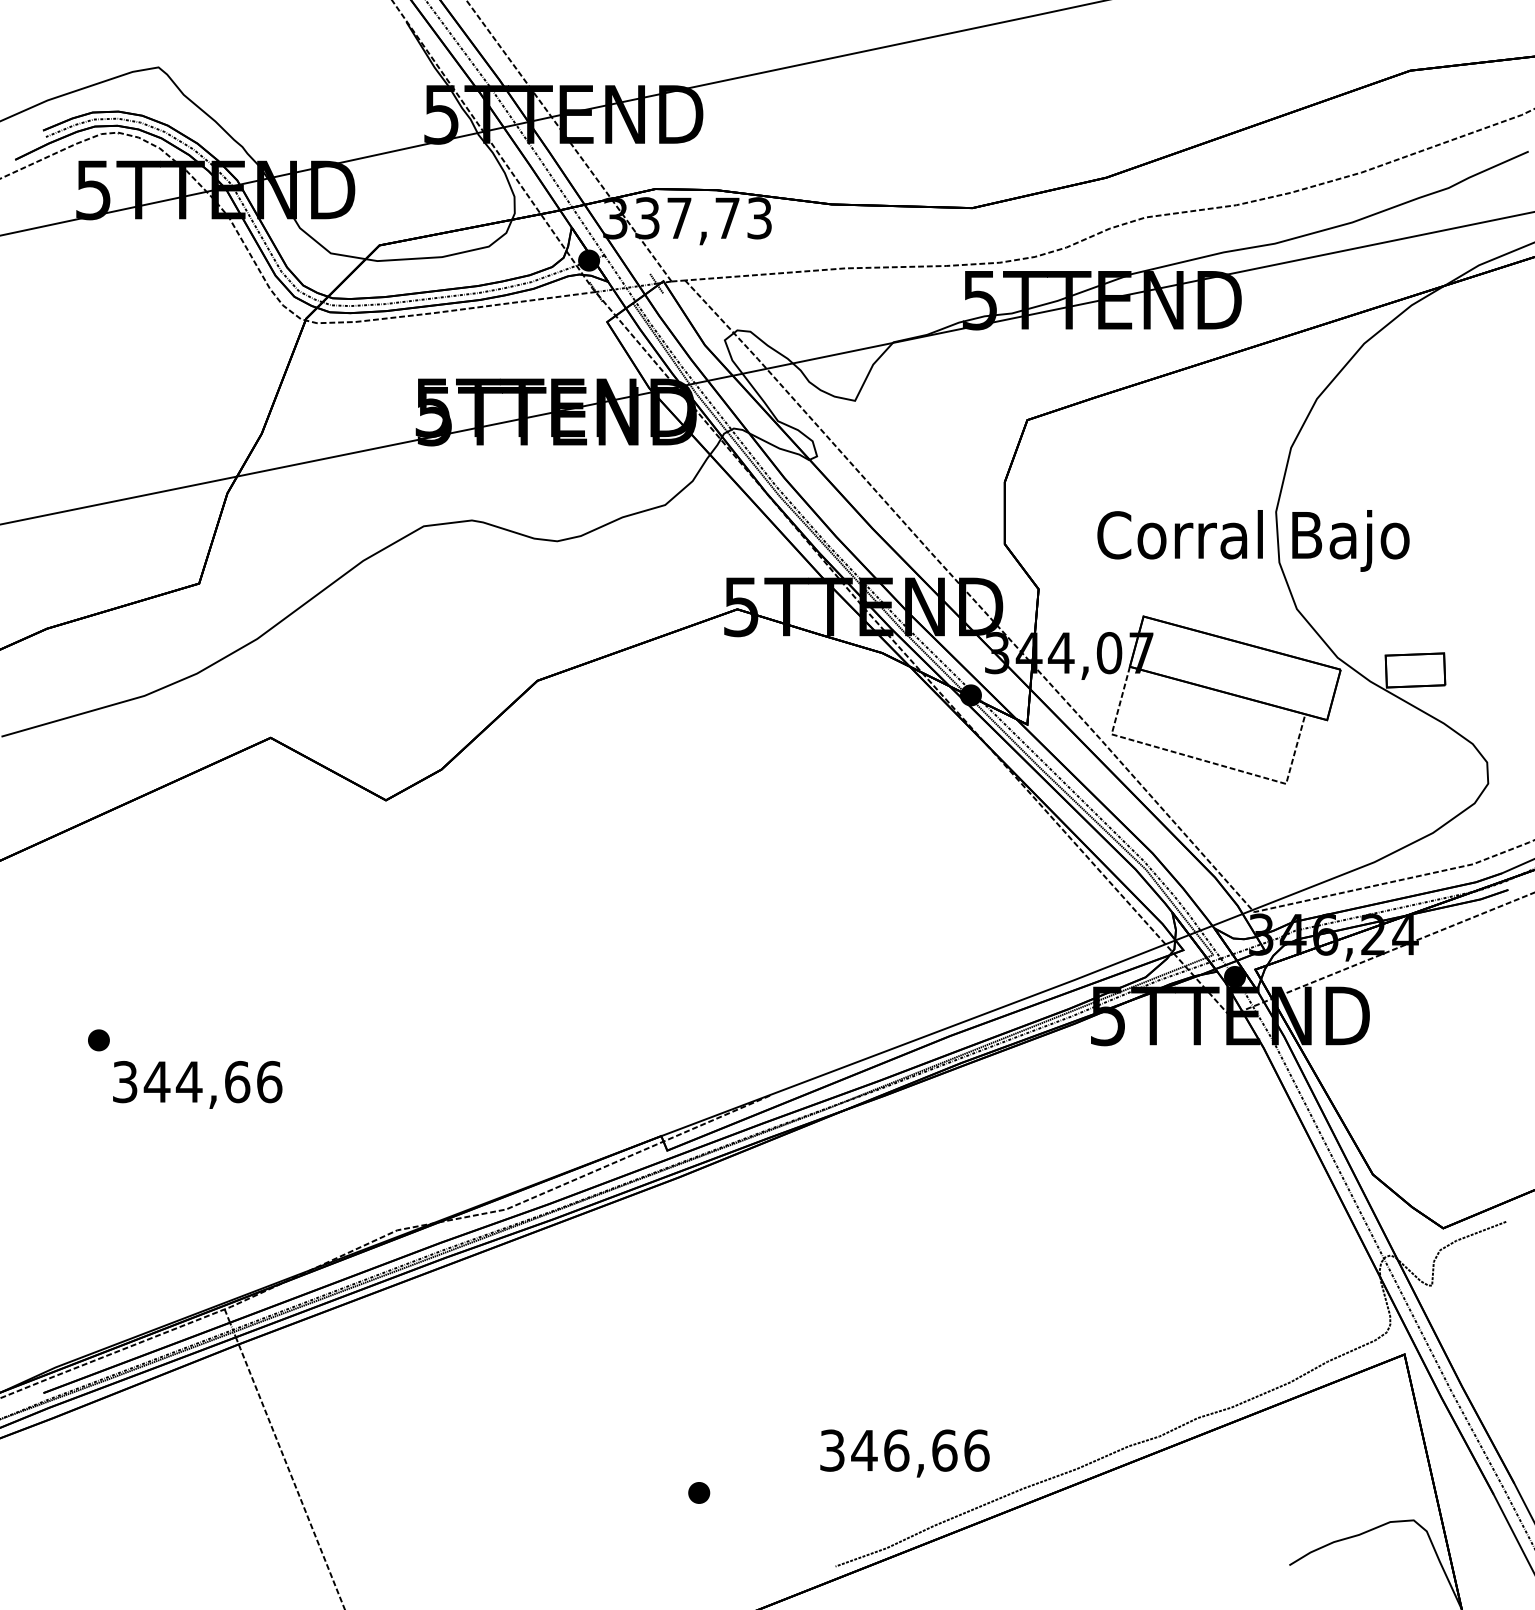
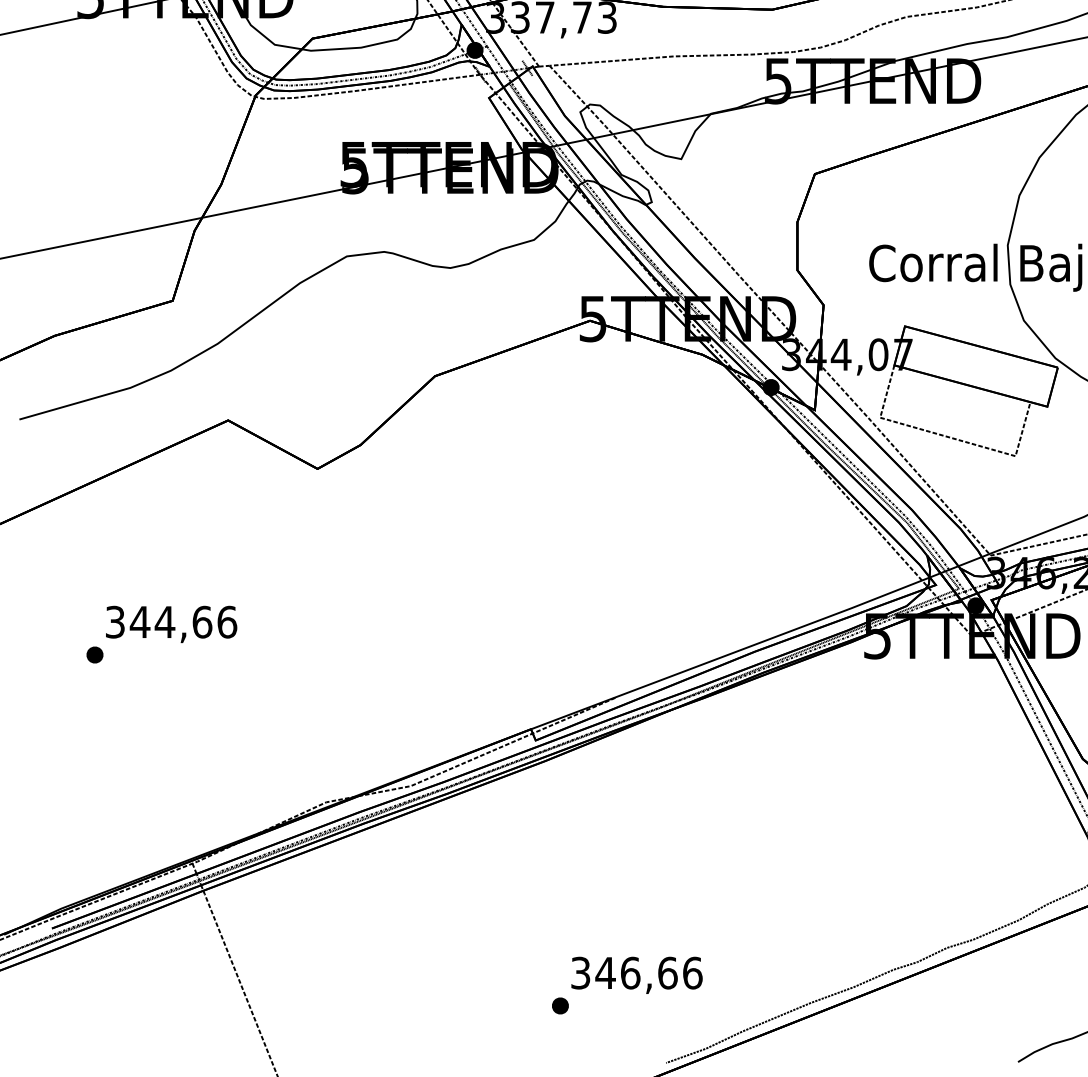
text: (197, 1084) -> (171, 624), moved
text: (904, 1453) -> (636, 975), moved

